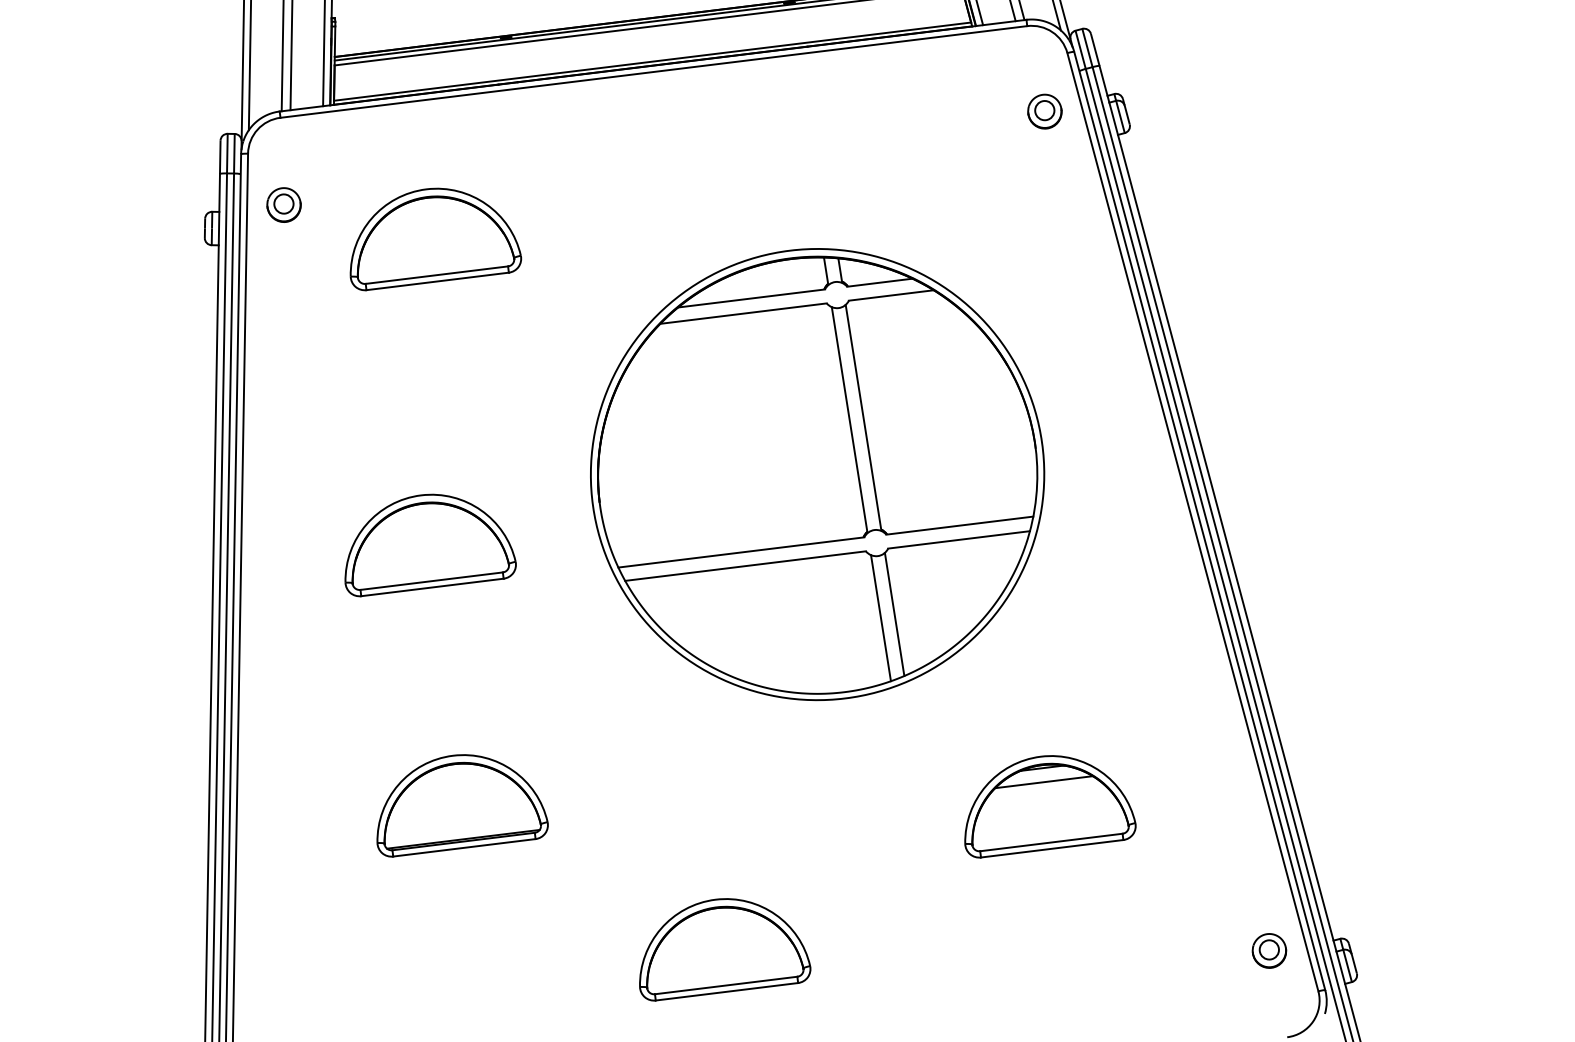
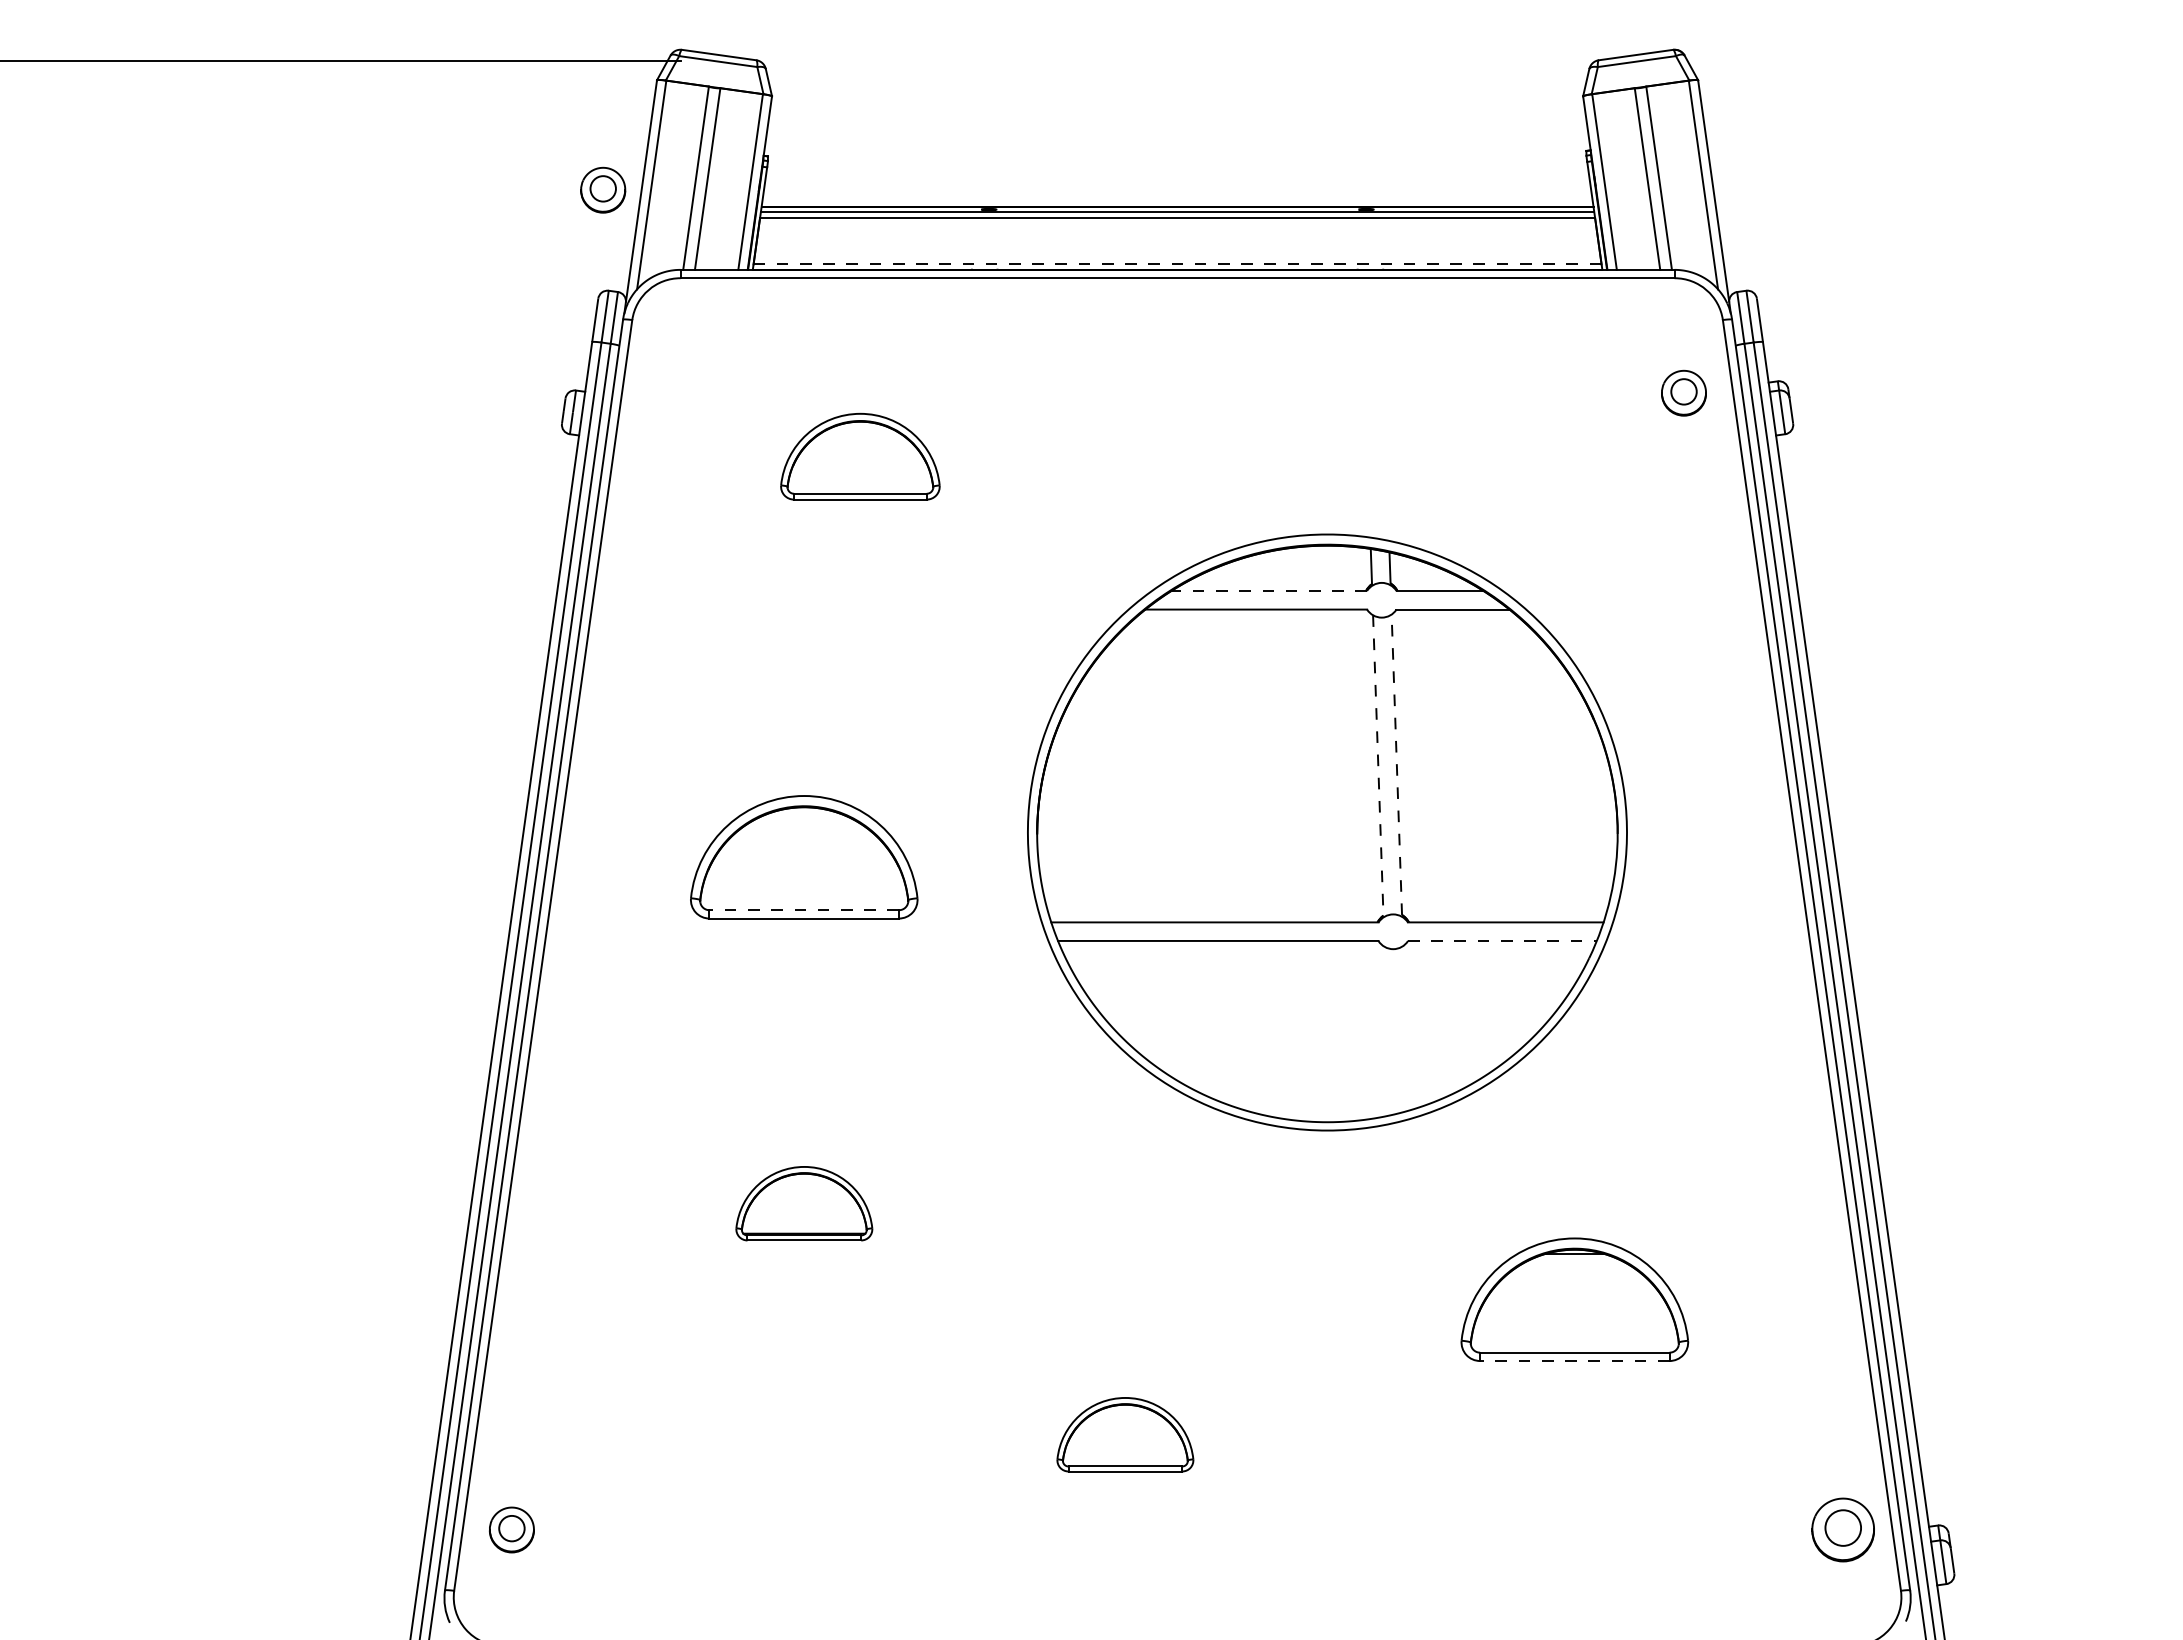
line: (653, 61) -> (1178, 264), solid -> dashed
part: (284, 204) -> (603, 189), moved
part: (432, 235) -> (860, 456), size x0.7
line: (751, 298) -> (1269, 590), solid -> dashed
line: (863, 417) -> (1396, 764), solid -> dashed
line: (849, 419) -> (1378, 765), solid -> dashed
line: (959, 539) -> (1502, 940), solid -> dashed
line: (431, 581) -> (804, 910), solid -> dashed
line: (894, 614) -> (1405, 1028), removed
line: (880, 617) -> (1387, 1030), removed
line: (1043, 782) -> (1574, 1272), removed
part: (458, 801) -> (804, 1203), size x0.6
line: (1051, 849) -> (1574, 1361), solid -> dashed
part: (721, 945) -> (1125, 1434), size x0.6
part: (1269, 950) -> (1843, 1529), size x1.4

